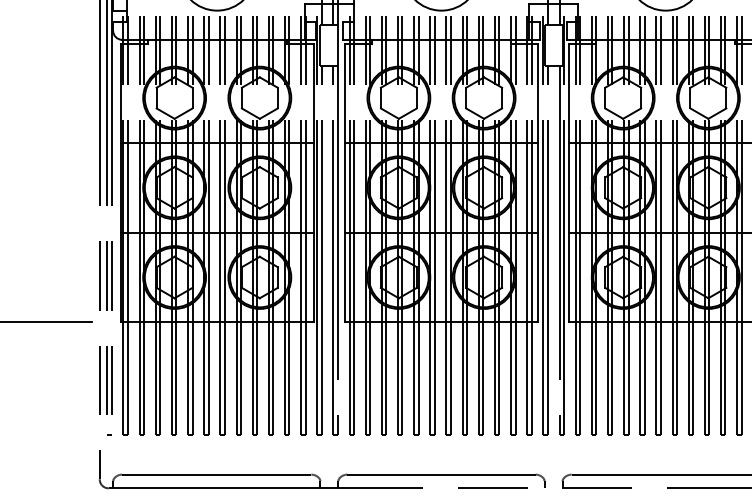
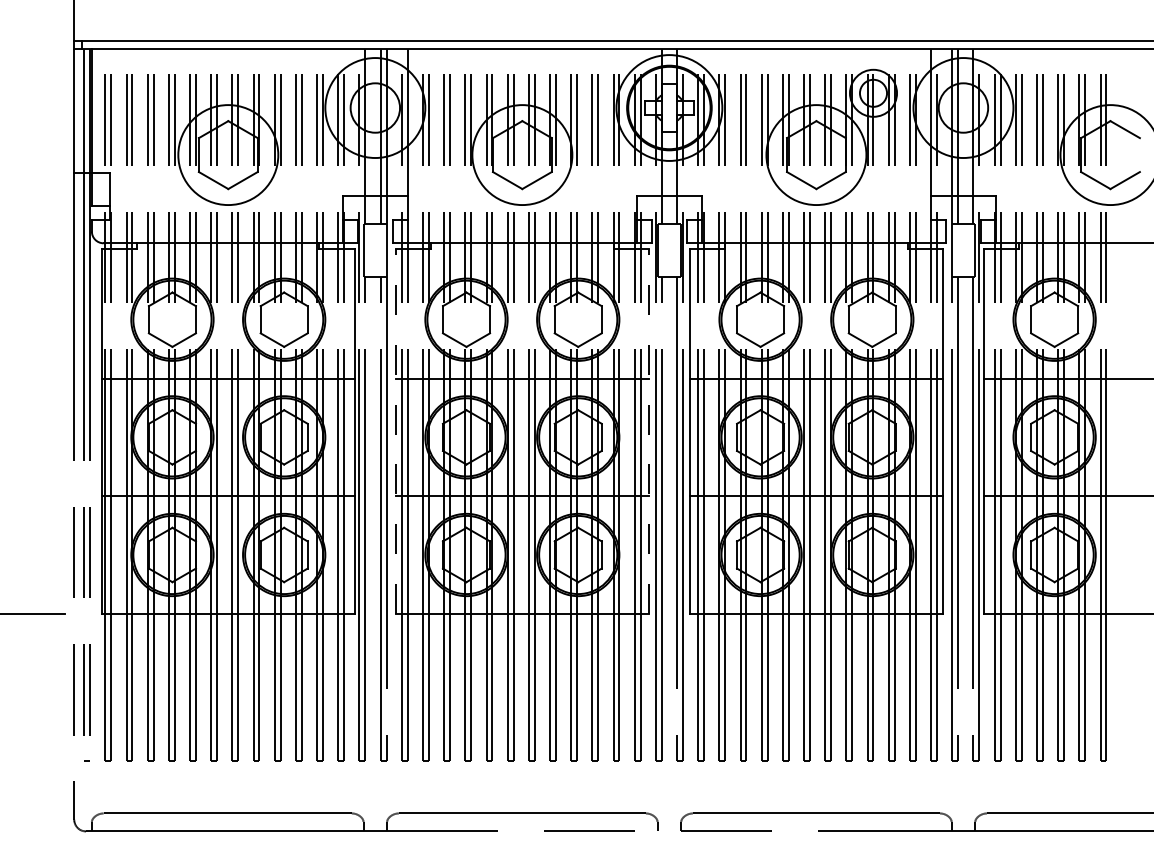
line: (344, 183) -> (395, 431), solid -> dashed
line: (537, 183) -> (648, 431), solid -> dashed

